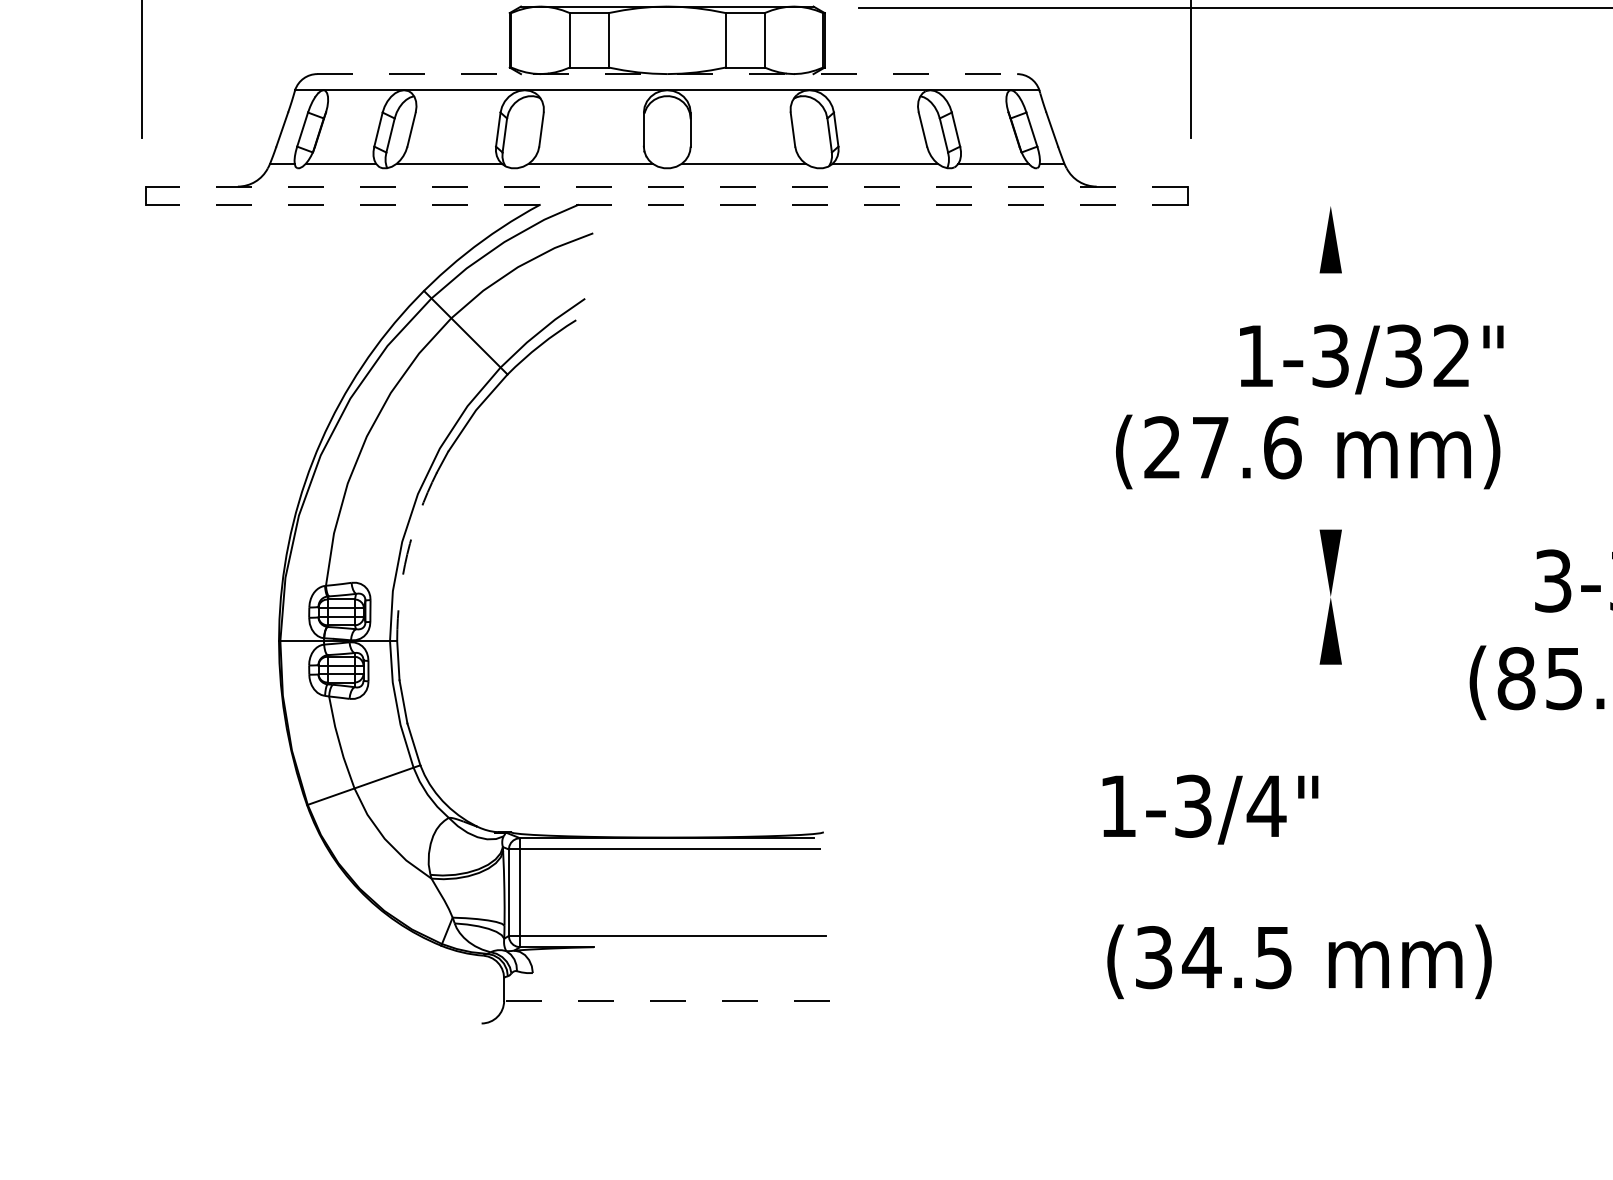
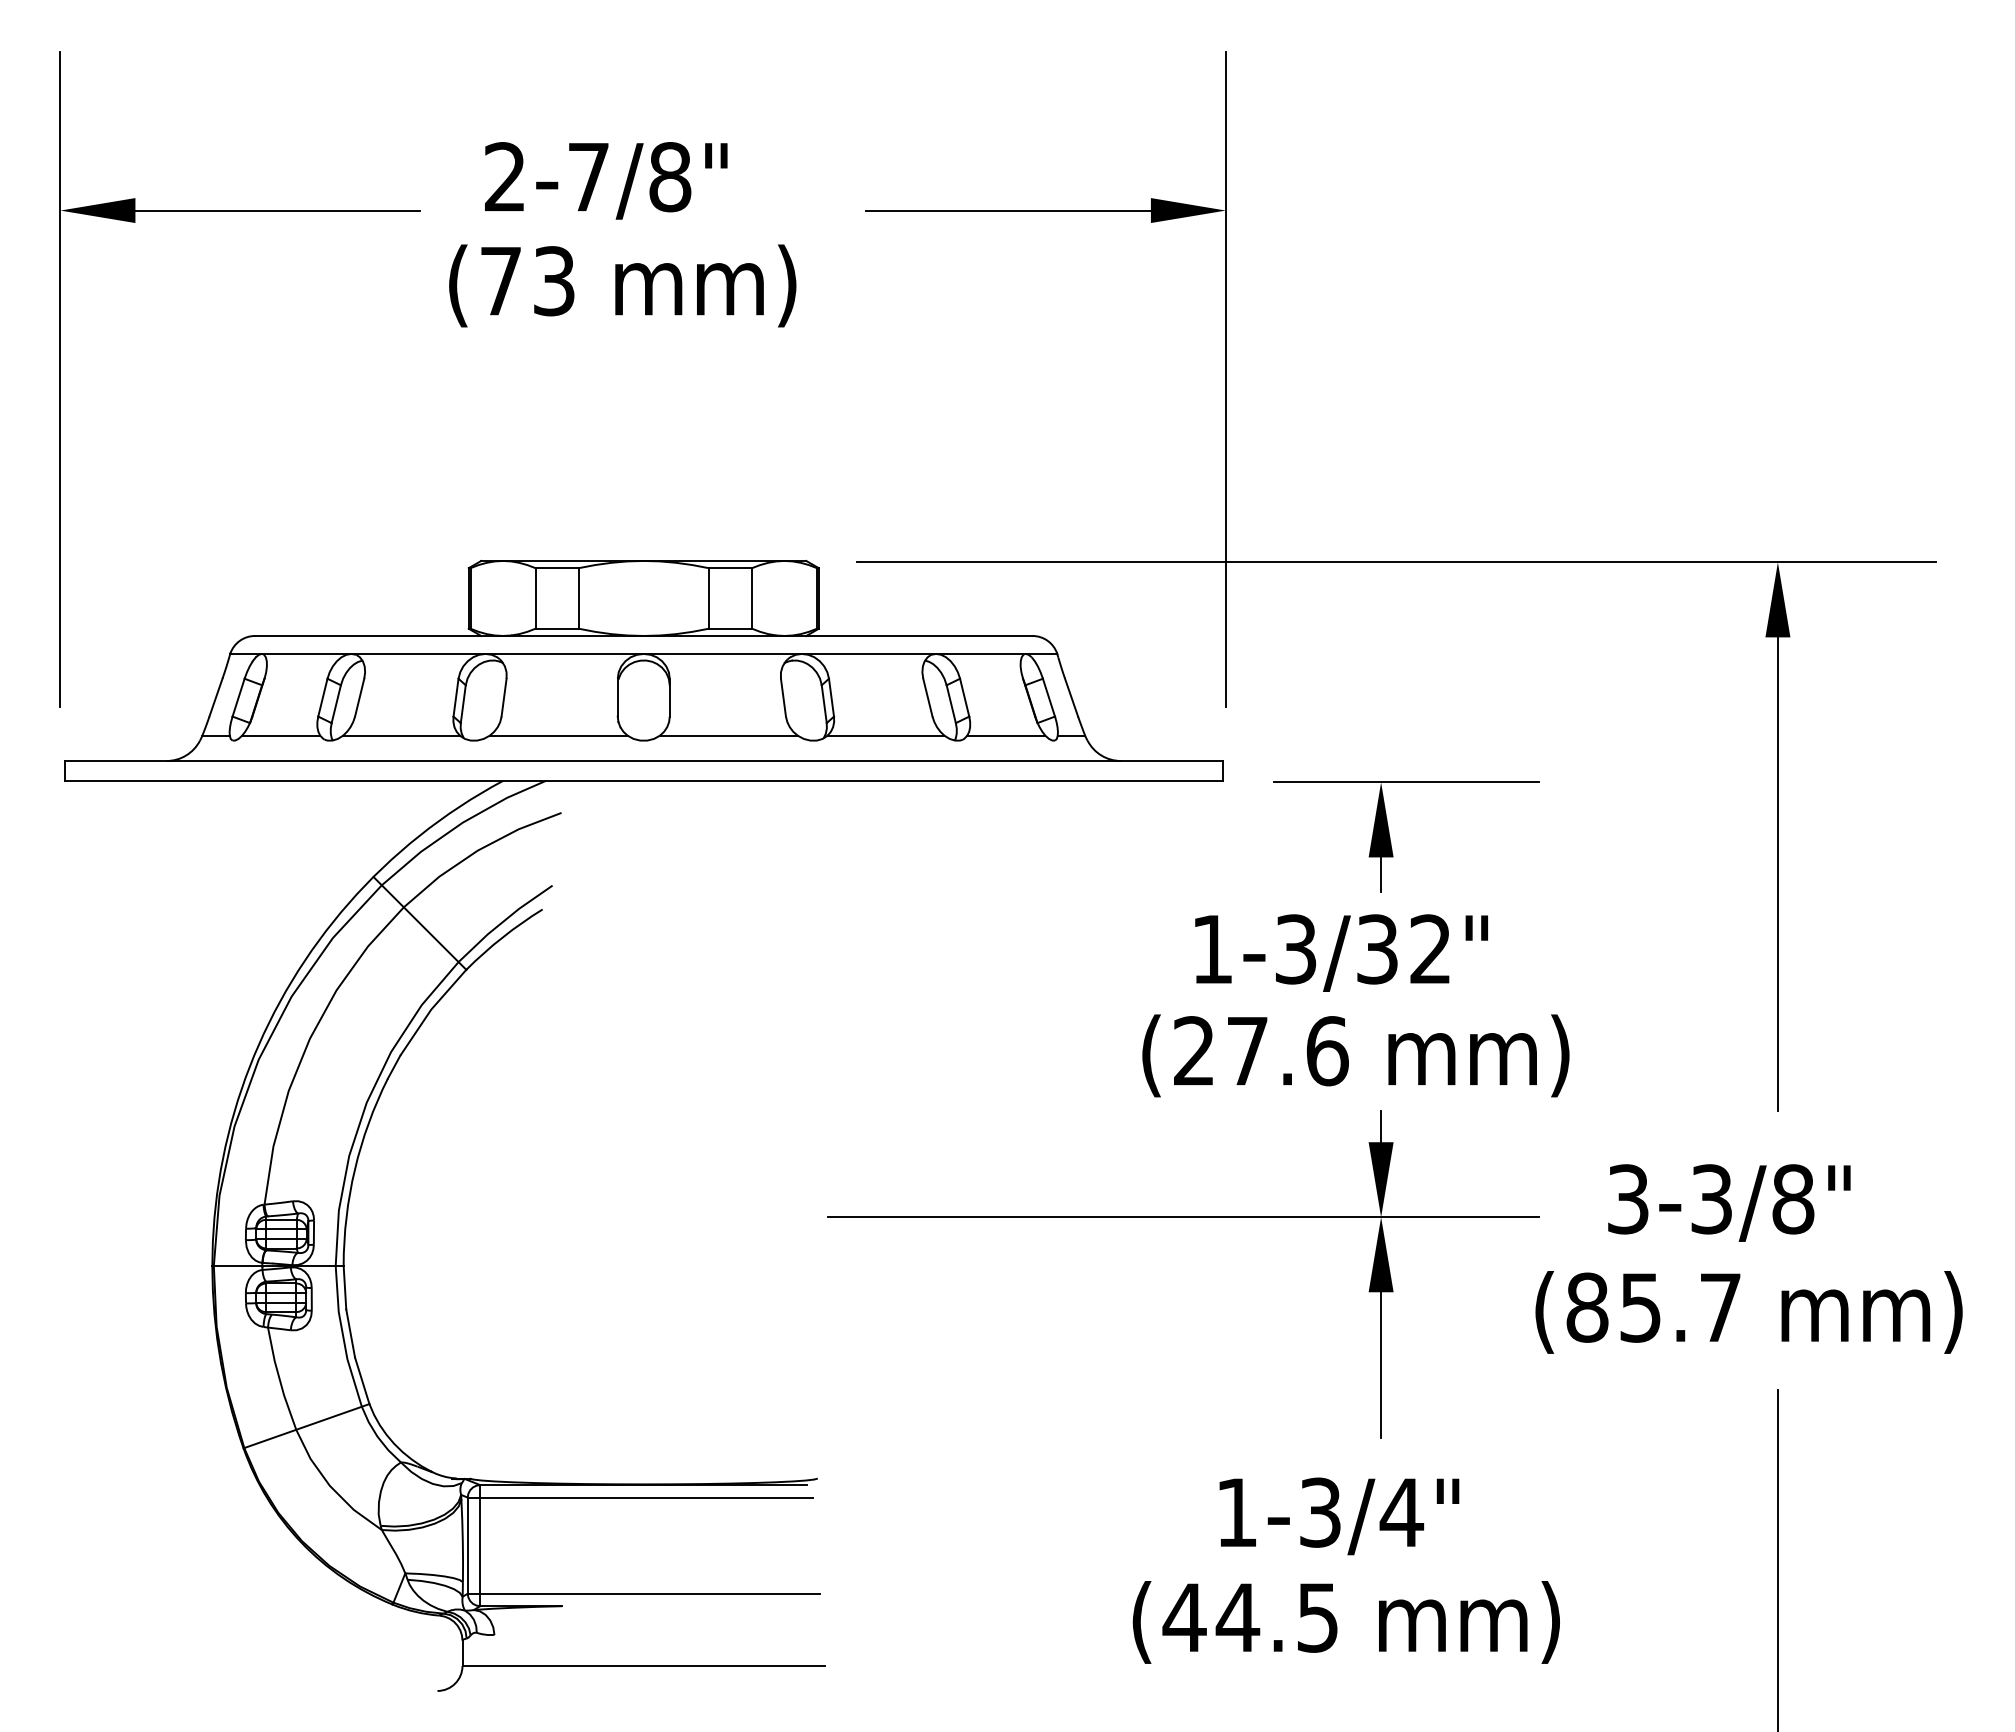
line: (667, 73) -> (643, 635), dashed -> solid
line: (667, 187) -> (643, 761), dashed -> solid
line: (667, 205) -> (643, 781), dashed -> solid
line: (1353, 205) -> (1406, 782), added
line: (1331, 288) -> (1381, 874), added
text: (1371, 358) -> (1341, 952), moved
line: (1331, 515) -> (1381, 1126), added
arc: (406, 554) -> (354, 1169), dashed -> solid
line: (1152, 597) -> (1183, 1217), added
line: (1331, 730) -> (1381, 1365), added
text: (1210, 809) -> (1339, 1516), moved
text: (1153, 957) -> (1184, 1617), (34.5 -> (44.5
line: (667, 1000) -> (643, 1665), dashed -> solid

